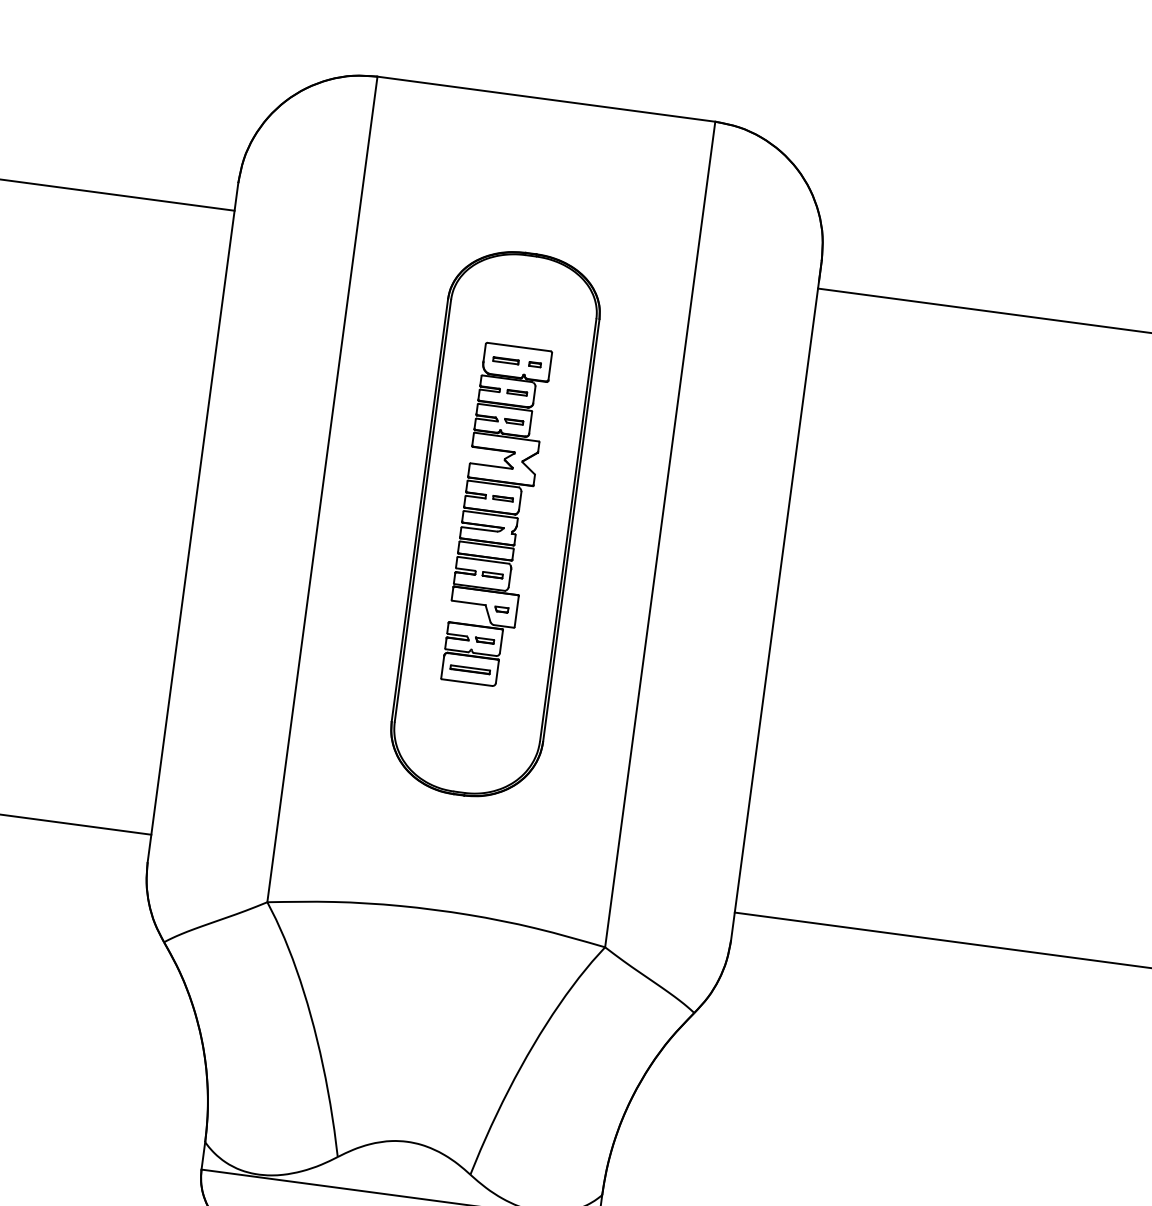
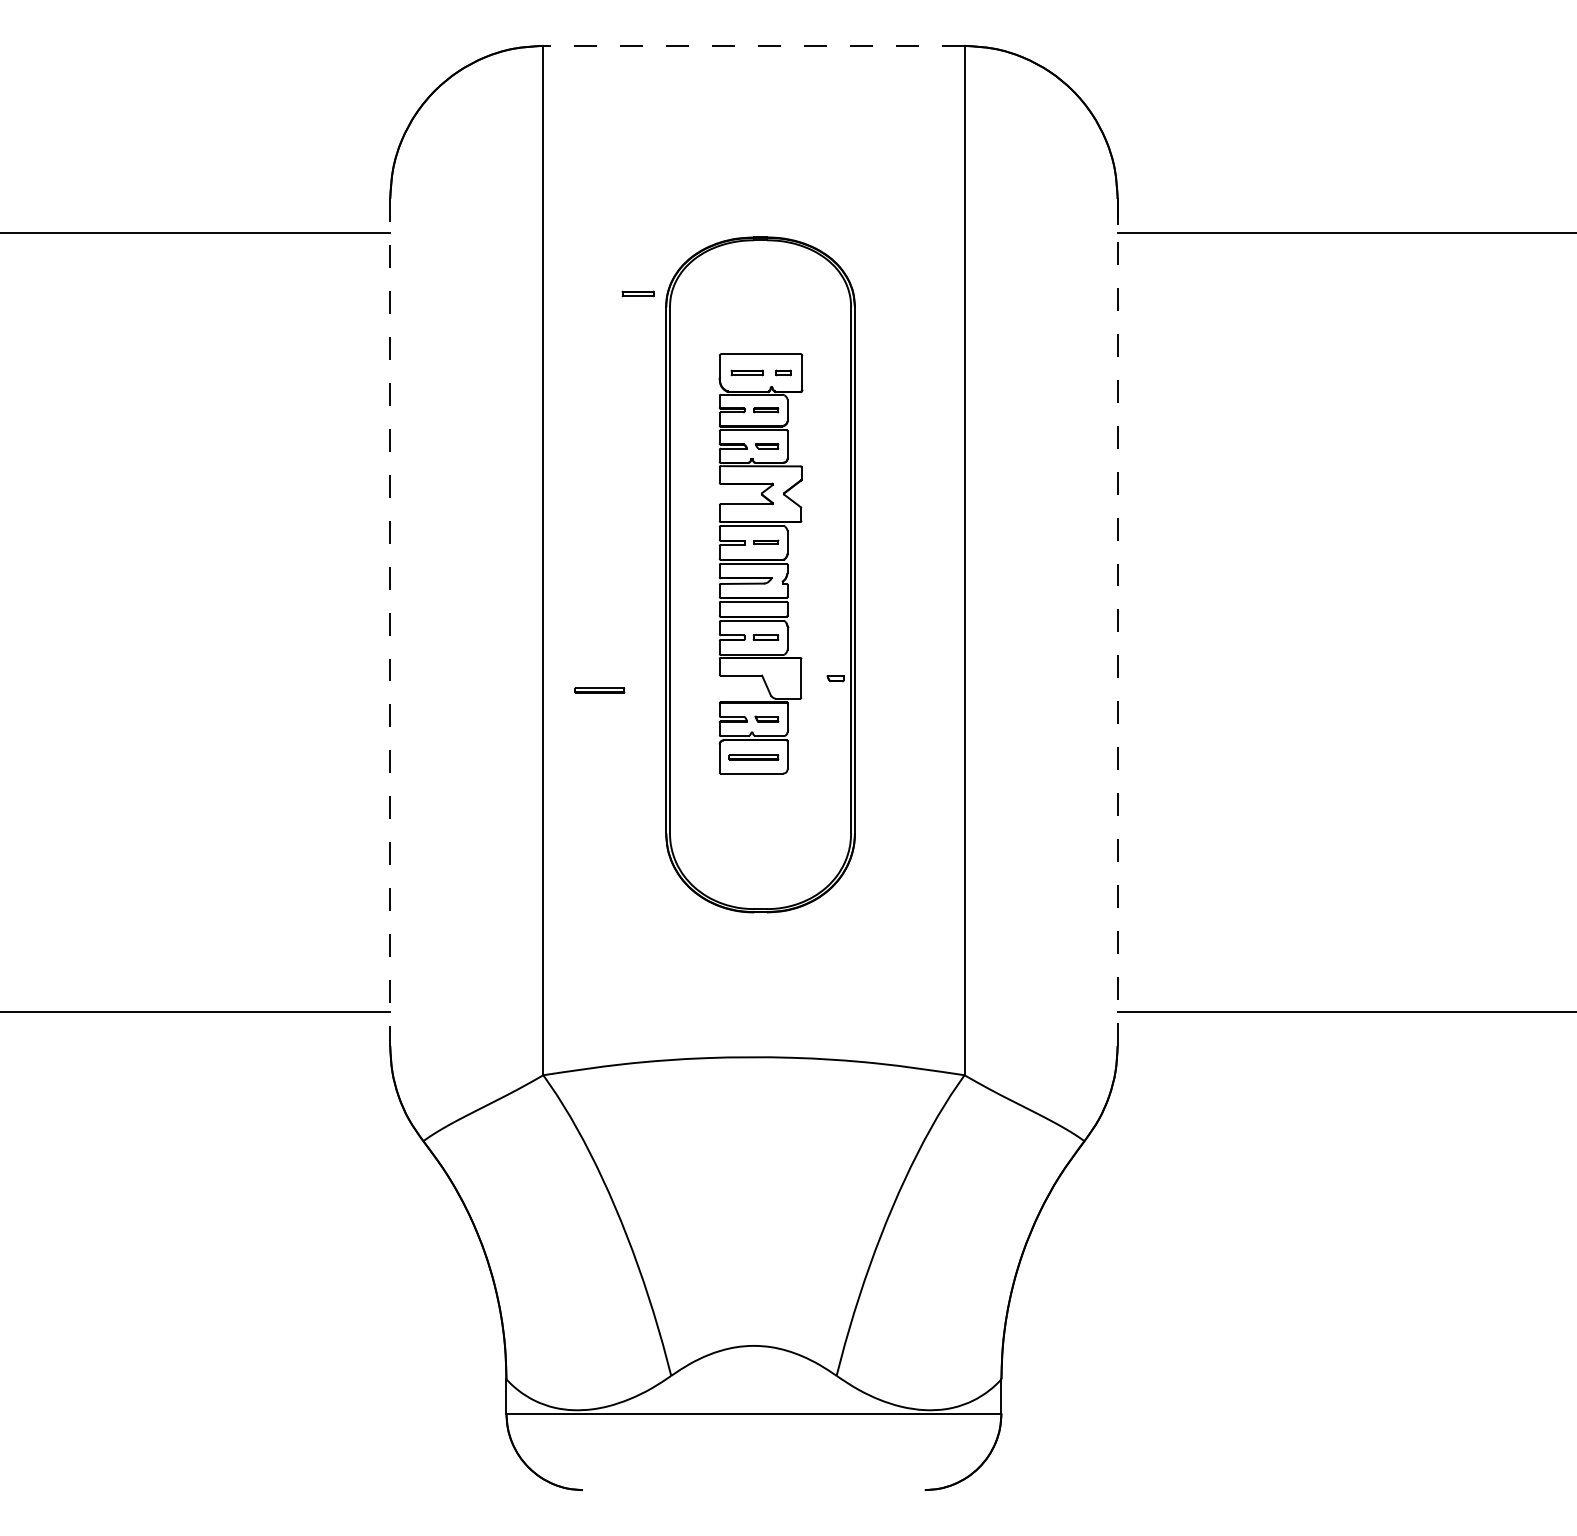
line: (546, 98) -> (753, 45), solid -> dashed
part: (426, 285) -> (637, 293), added
line: (193, 522) -> (390, 622), solid -> dashed
part: (353, 599) -> (599, 690), added
line: (776, 599) -> (1117, 621), solid -> dashed
part: (501, 609) -> (835, 678), moved

